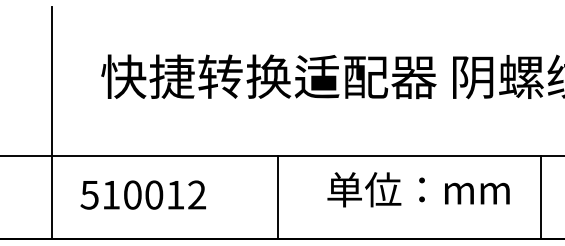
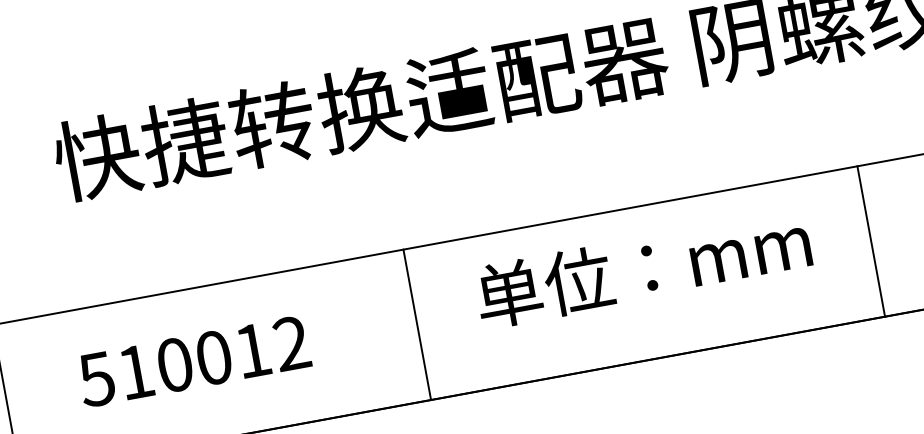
text: (418, 189) -> (643, 268), moved
text: (142, 194) -> (192, 360), moved
line: (540, 196) -> (870, 239), moved

